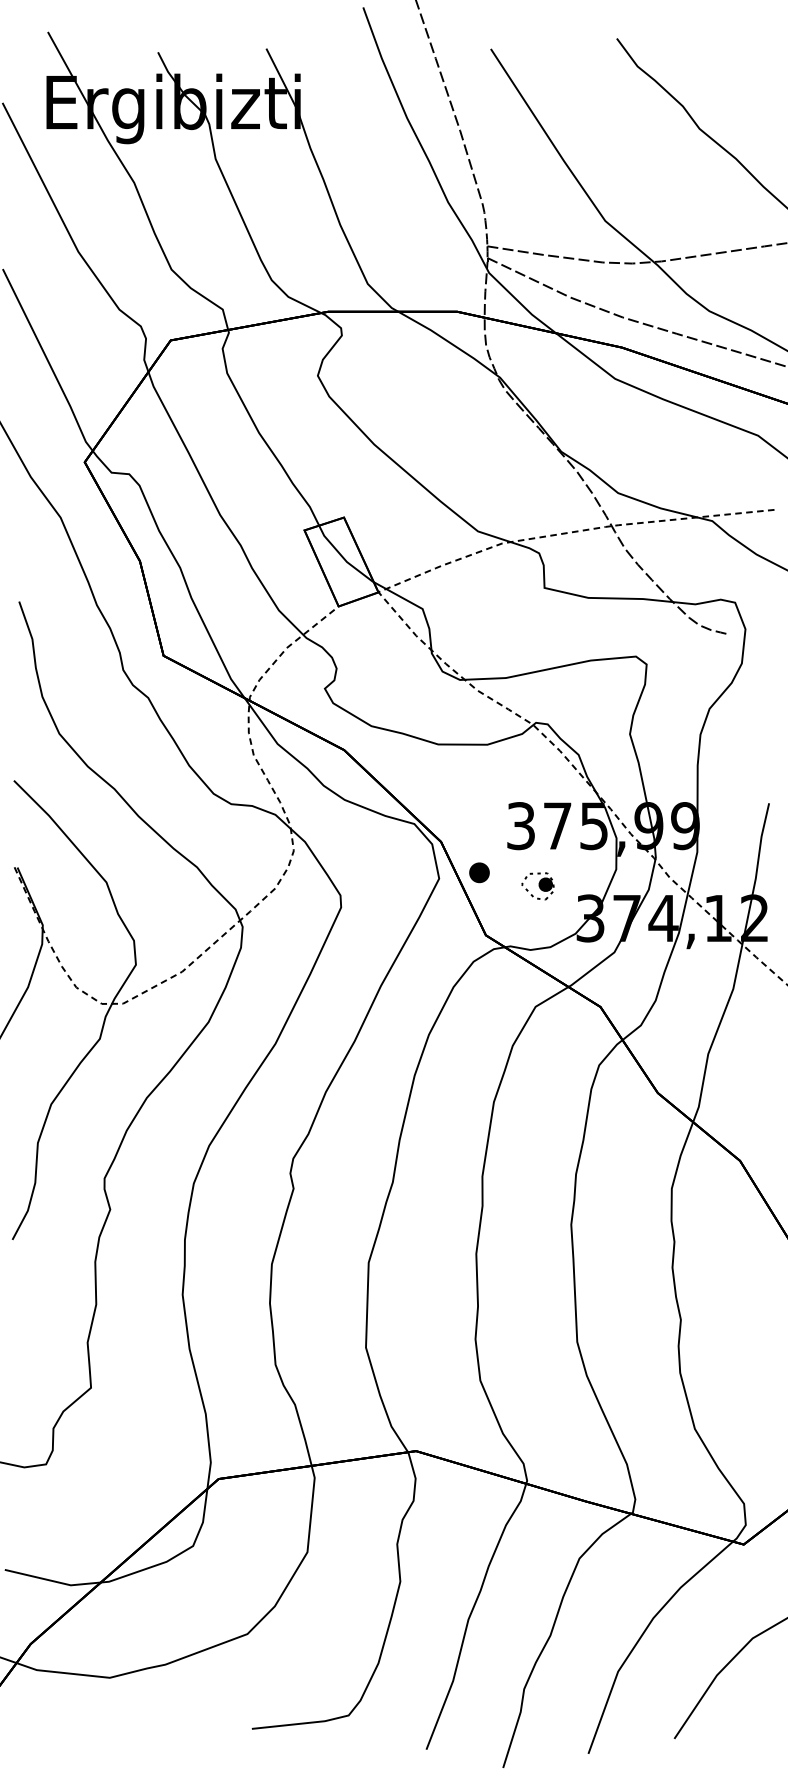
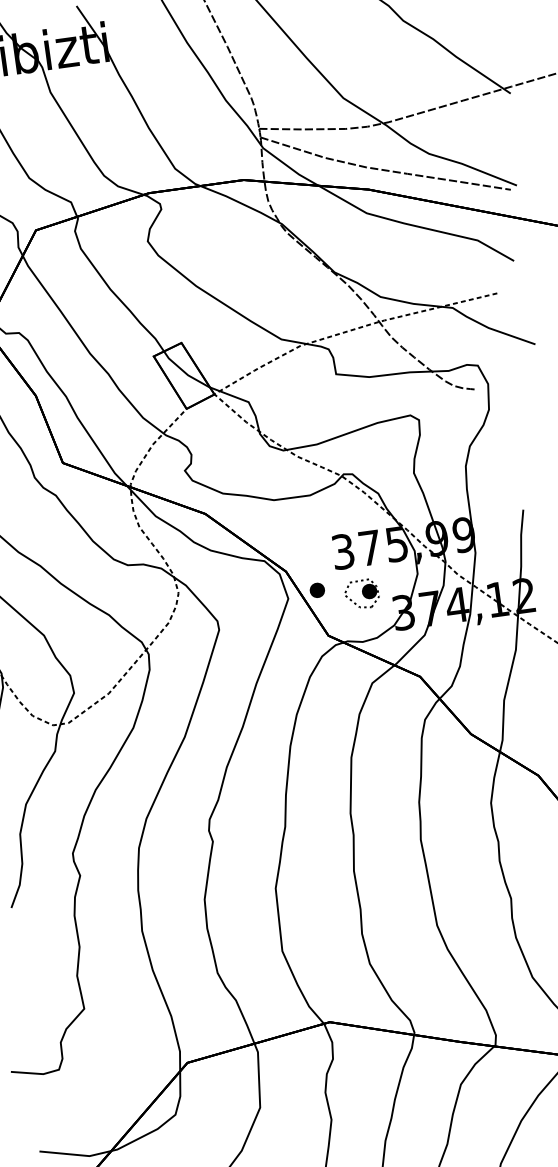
part: (538, 886) -> (362, 594), size x1.43

